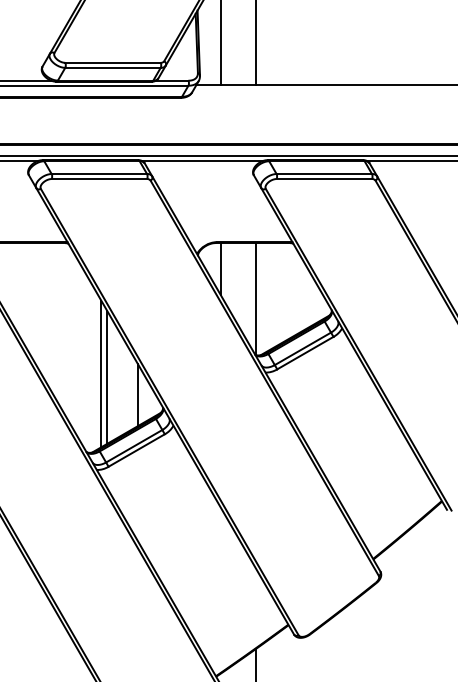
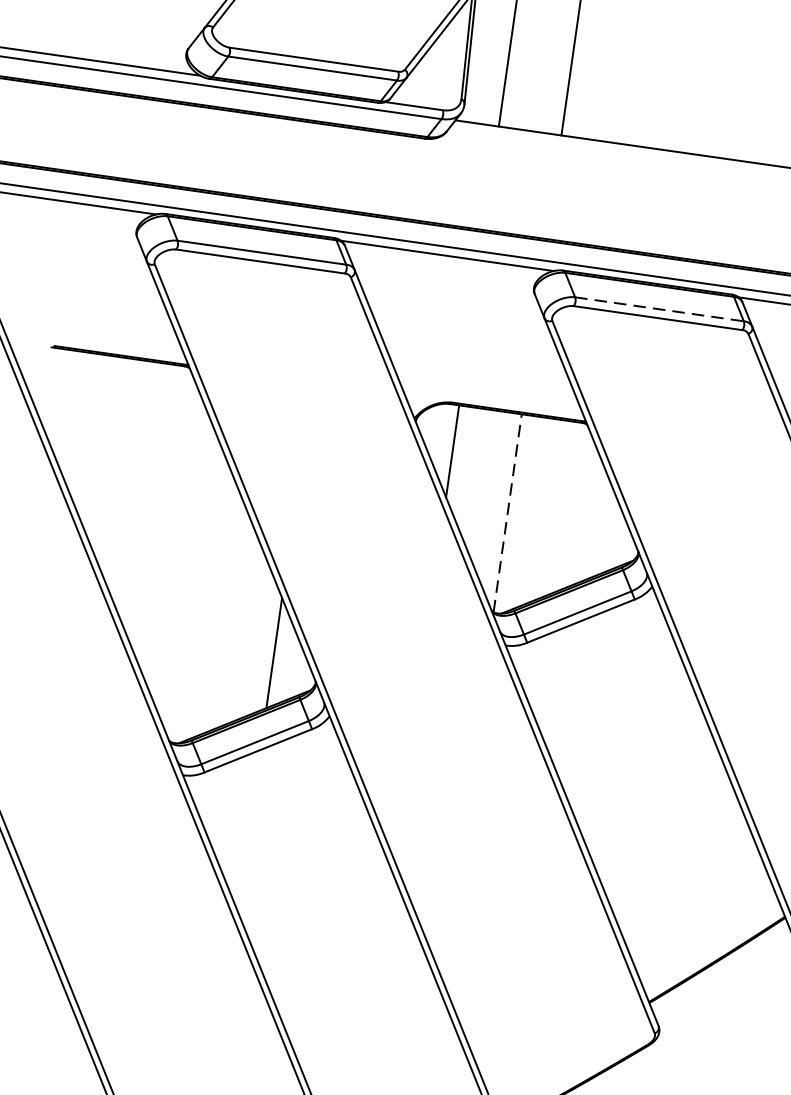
line: (324, 174) -> (659, 310), solid -> dashed
line: (256, 298) -> (508, 512), solid -> dashed
line: (101, 373) -> (215, 605), removed
line: (107, 377) -> (225, 614), removed

